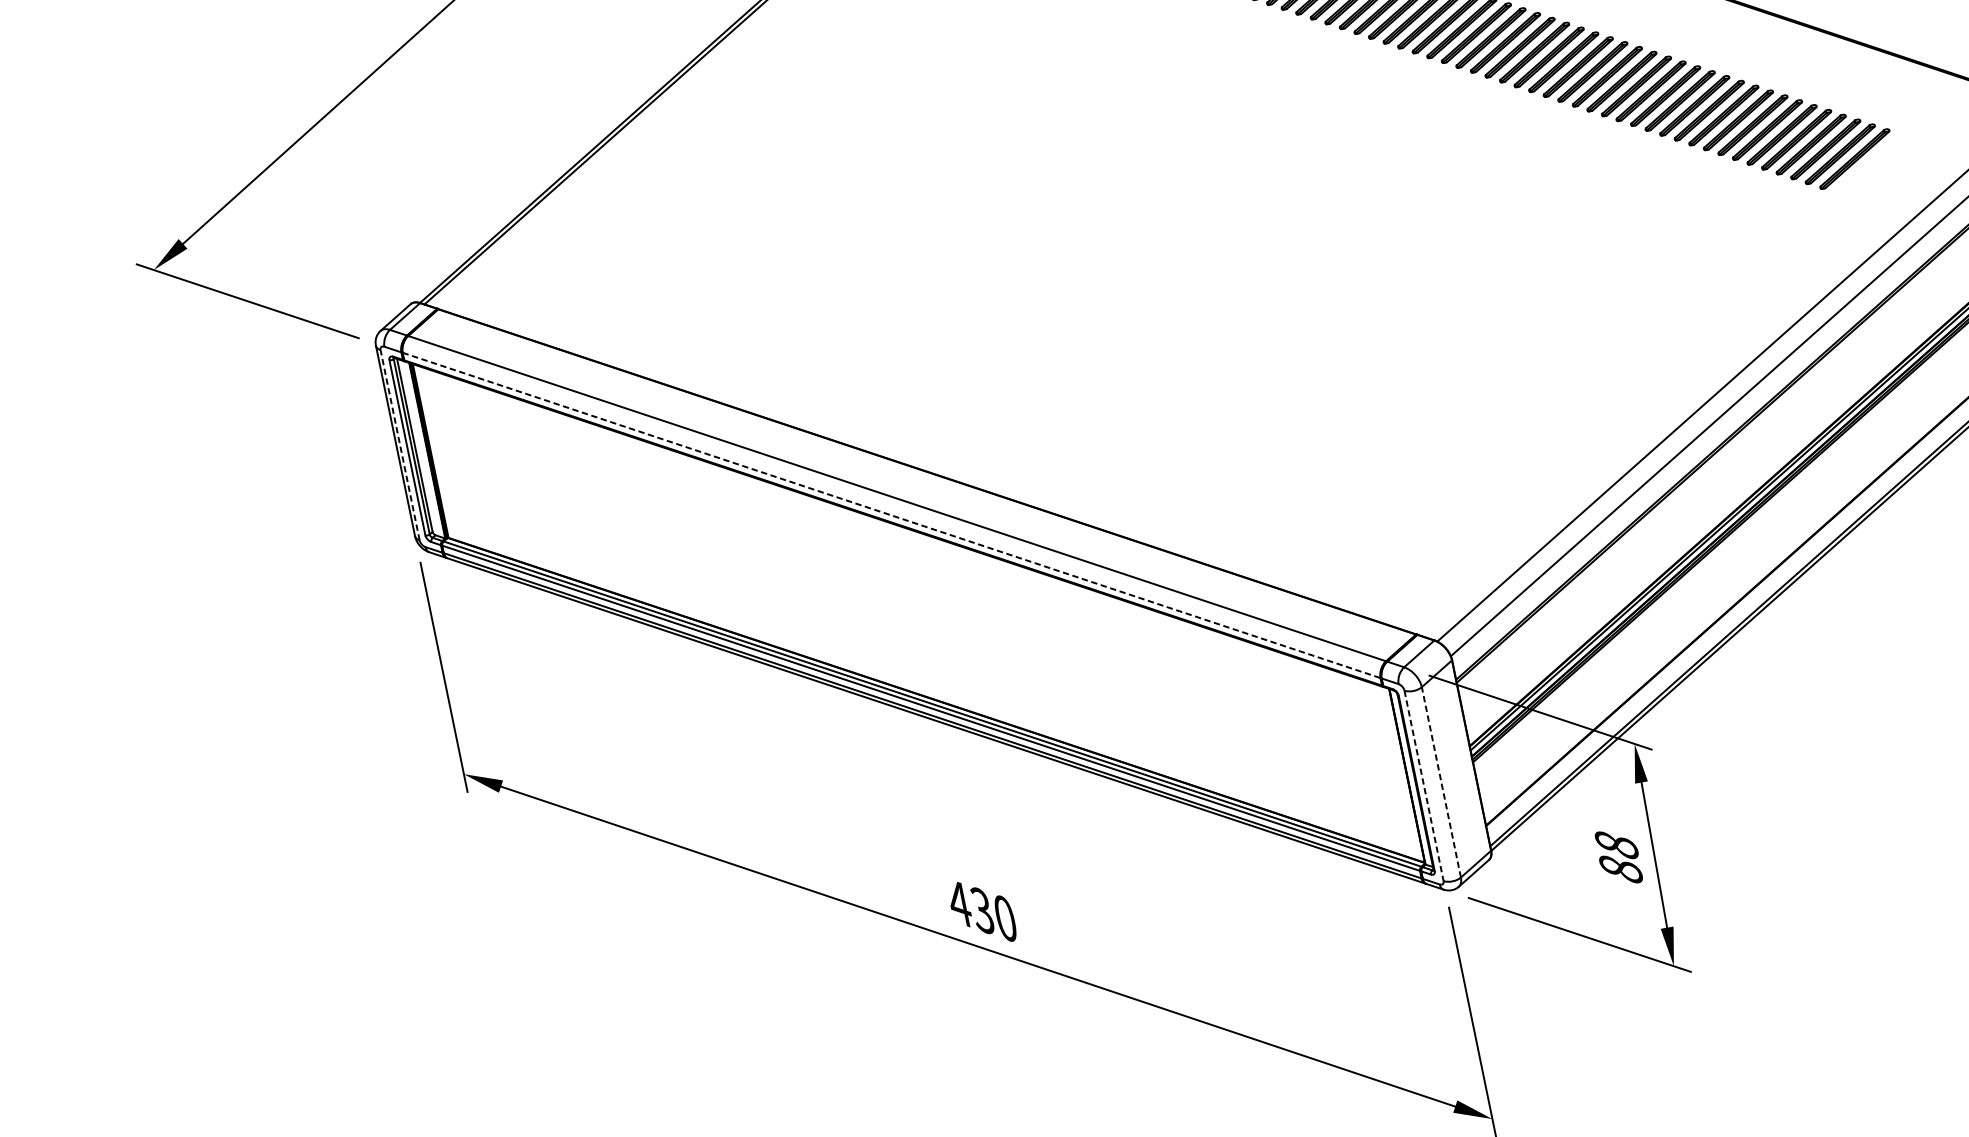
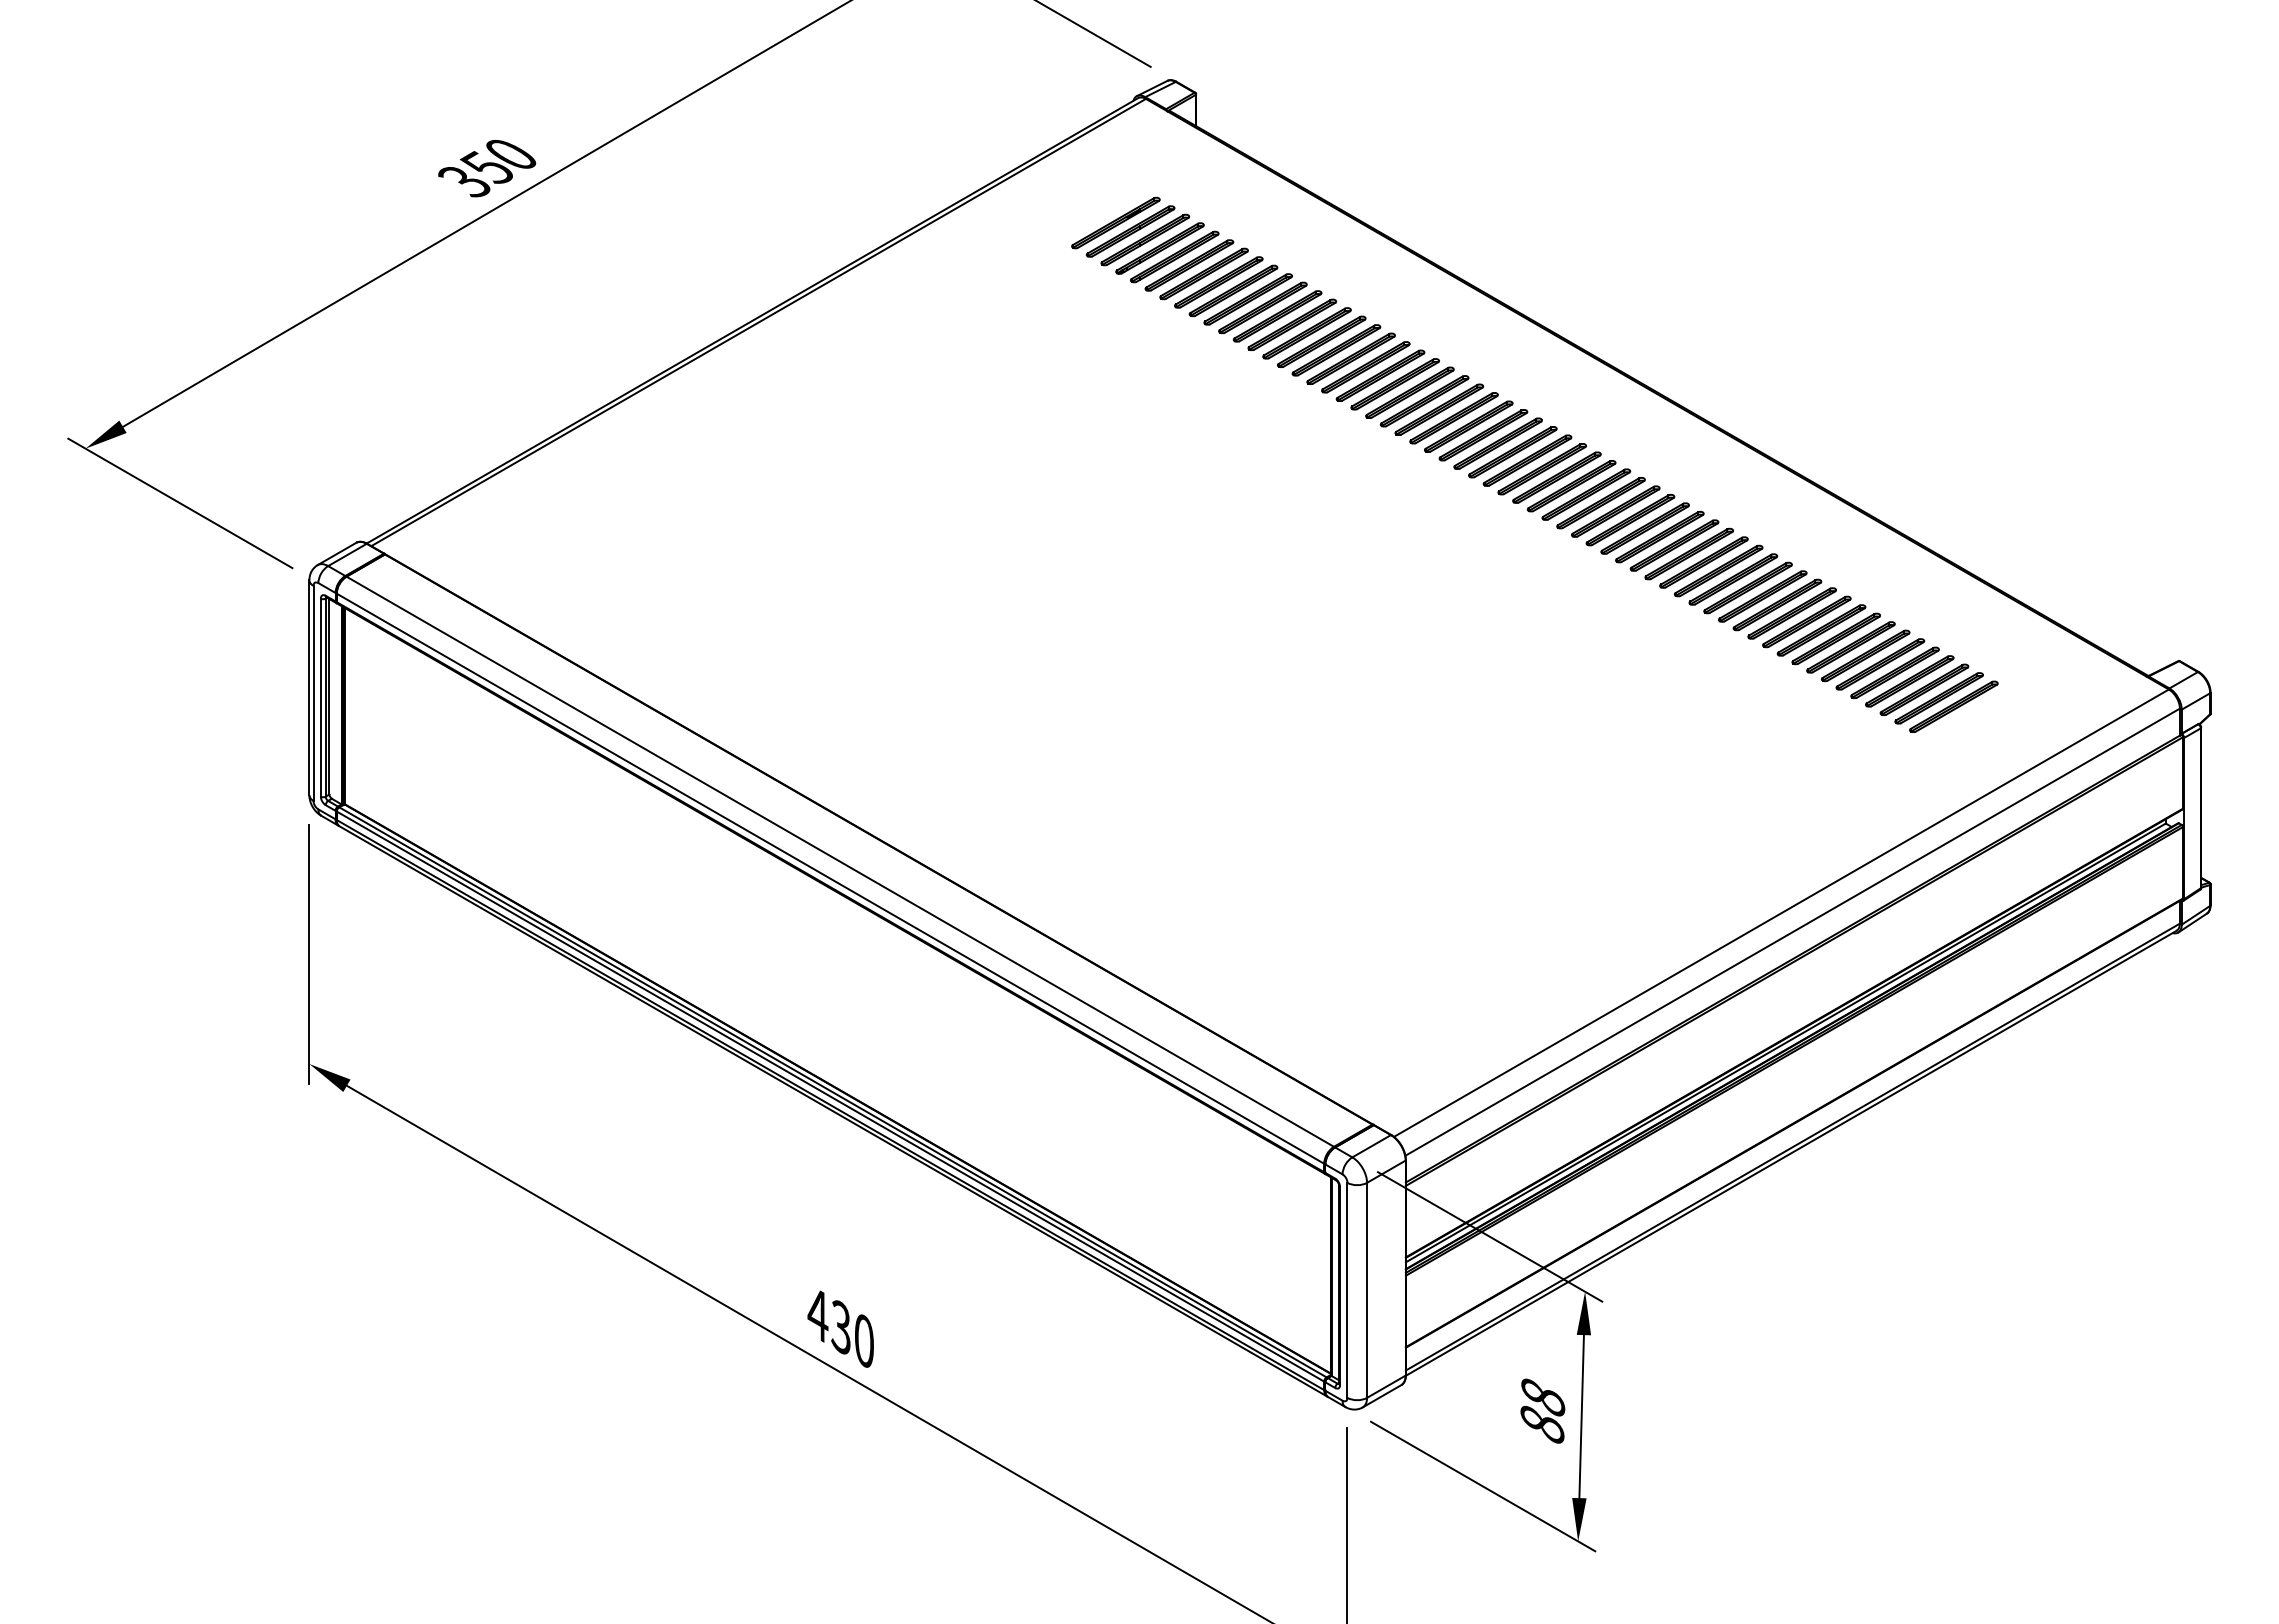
line: (400, 445) -> (313, 693), dashed -> solid
line: (891, 515) -> (830, 878), dashed -> solid
line: (1441, 782) -> (1367, 1290), dashed -> solid
line: (1424, 786) -> (1347, 1290), dashed -> solid

